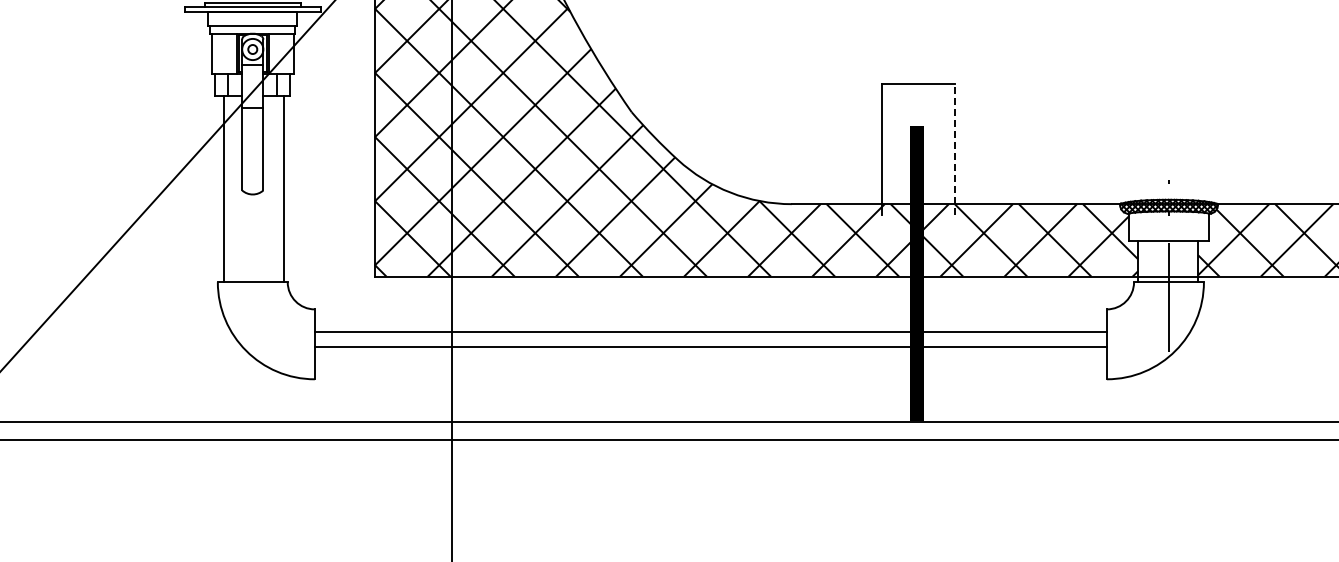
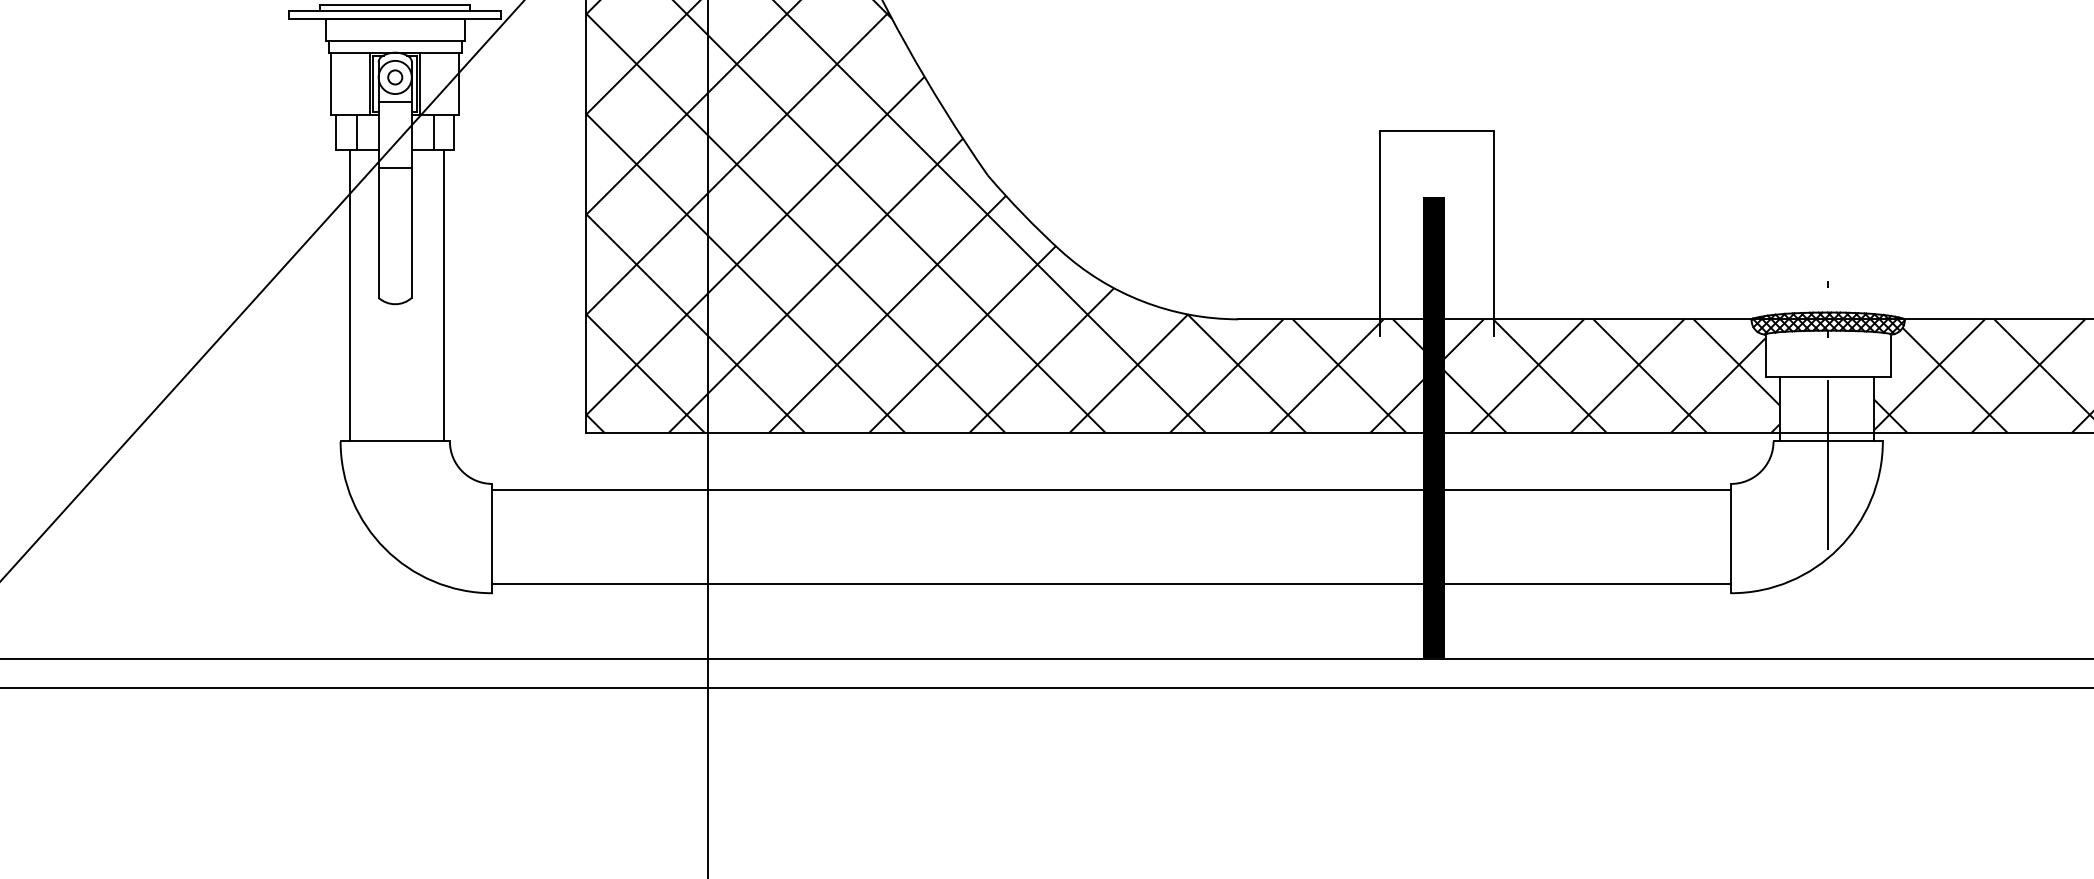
line: (955, 148) -> (1494, 232), dashed -> solid
line: (710, 332) -> (1111, 490), moved
line: (710, 347) -> (1111, 584), moved

